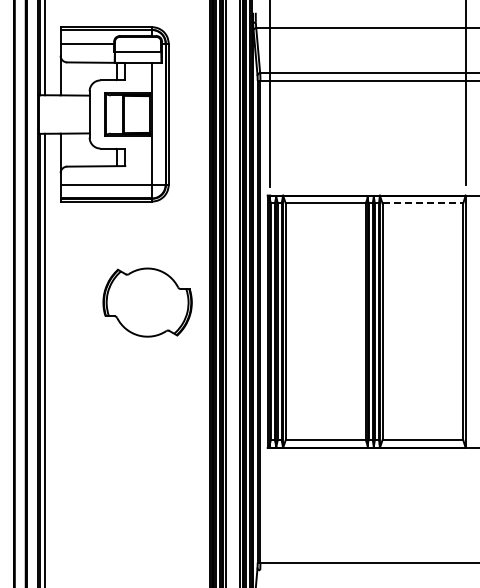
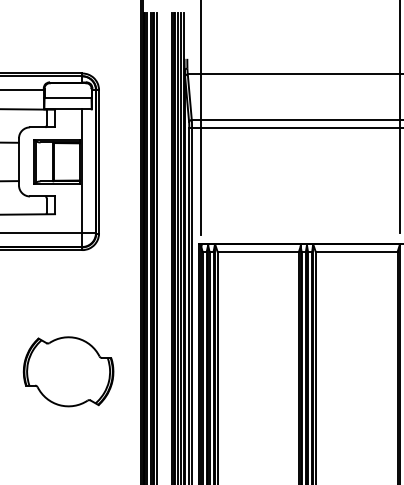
line: (423, 203) -> (357, 252), dashed -> solid
part: (147, 302) -> (68, 371), moved

